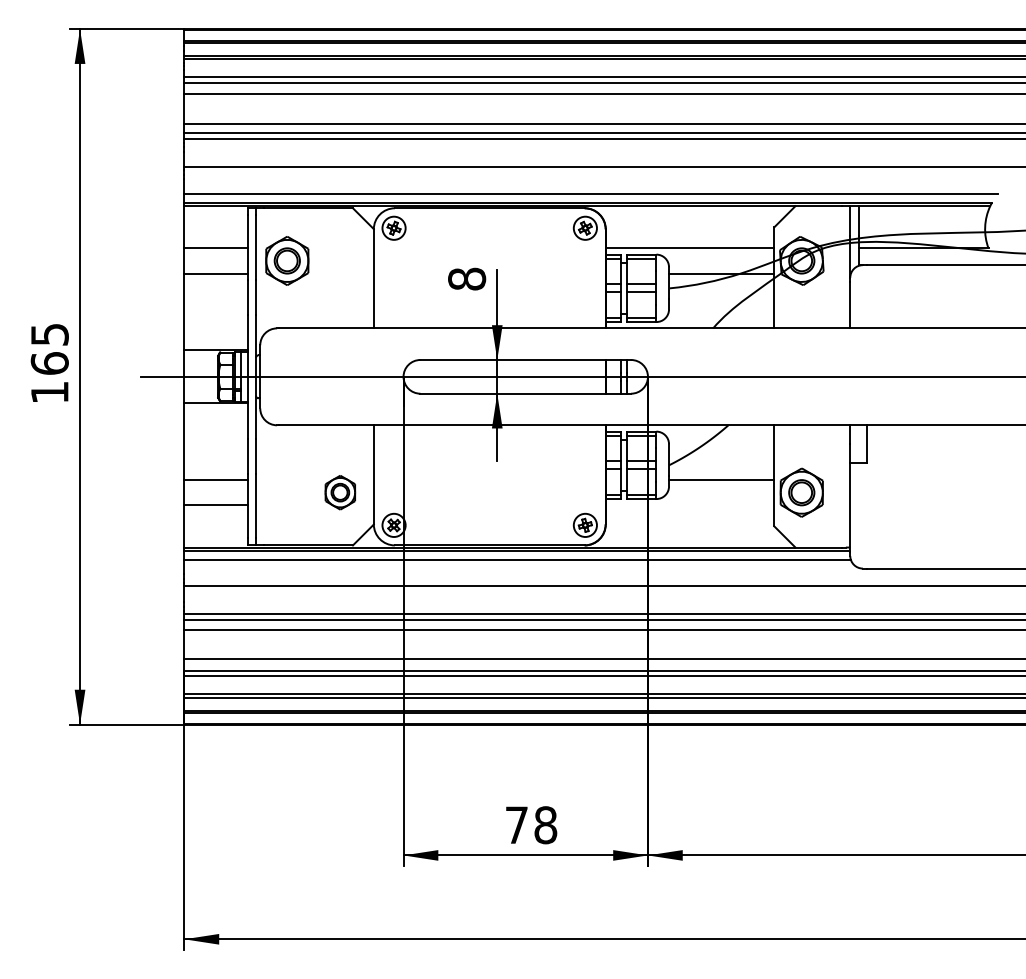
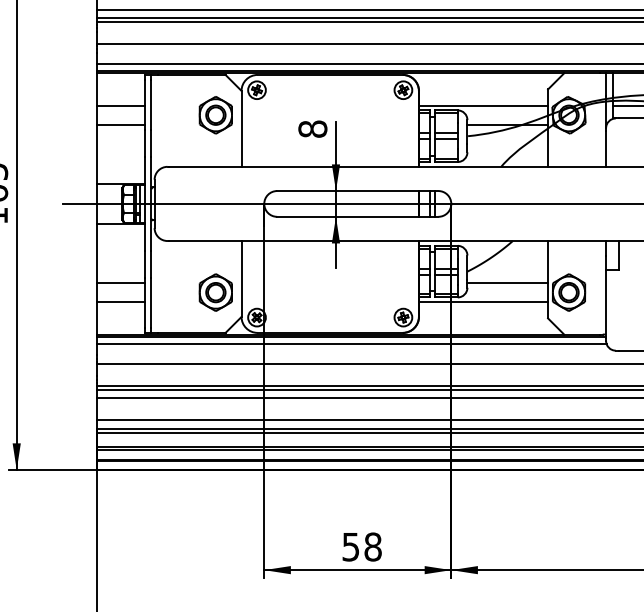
part: (287, 260) -> (216, 114), moved
part: (340, 492) -> (216, 292), size x1.43
line: (689, 505) -> (483, 302), added
text: (516, 825) -> (350, 547), 78 -> 58

